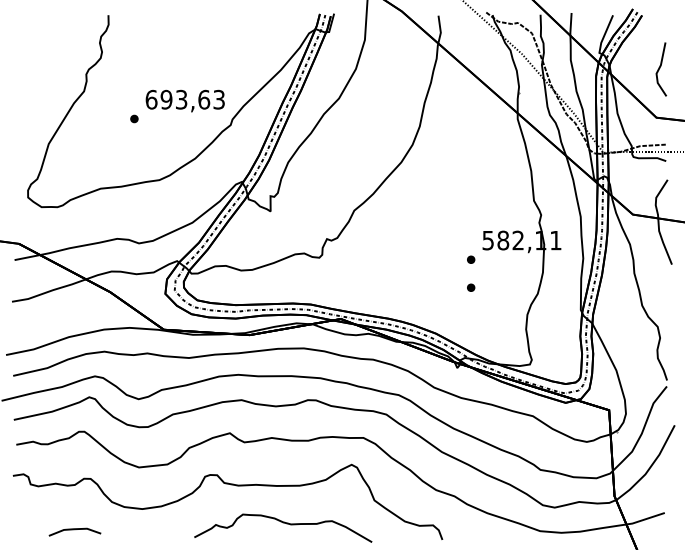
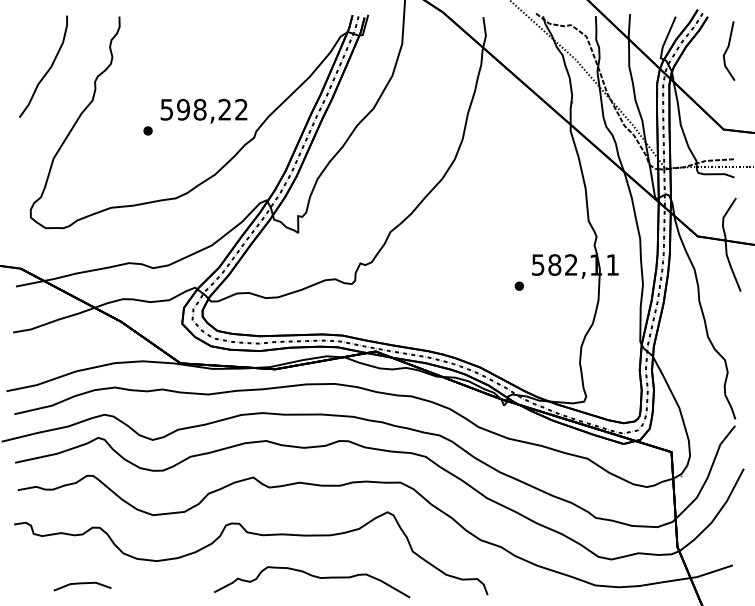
curve: (43, 63) -> (47, 69), added
line: (660, 68) -> (728, 49), moved
text: (184, 99) -> (203, 109), 693,63 -> 598,22
part: (471, 287) -> (519, 316), removed

